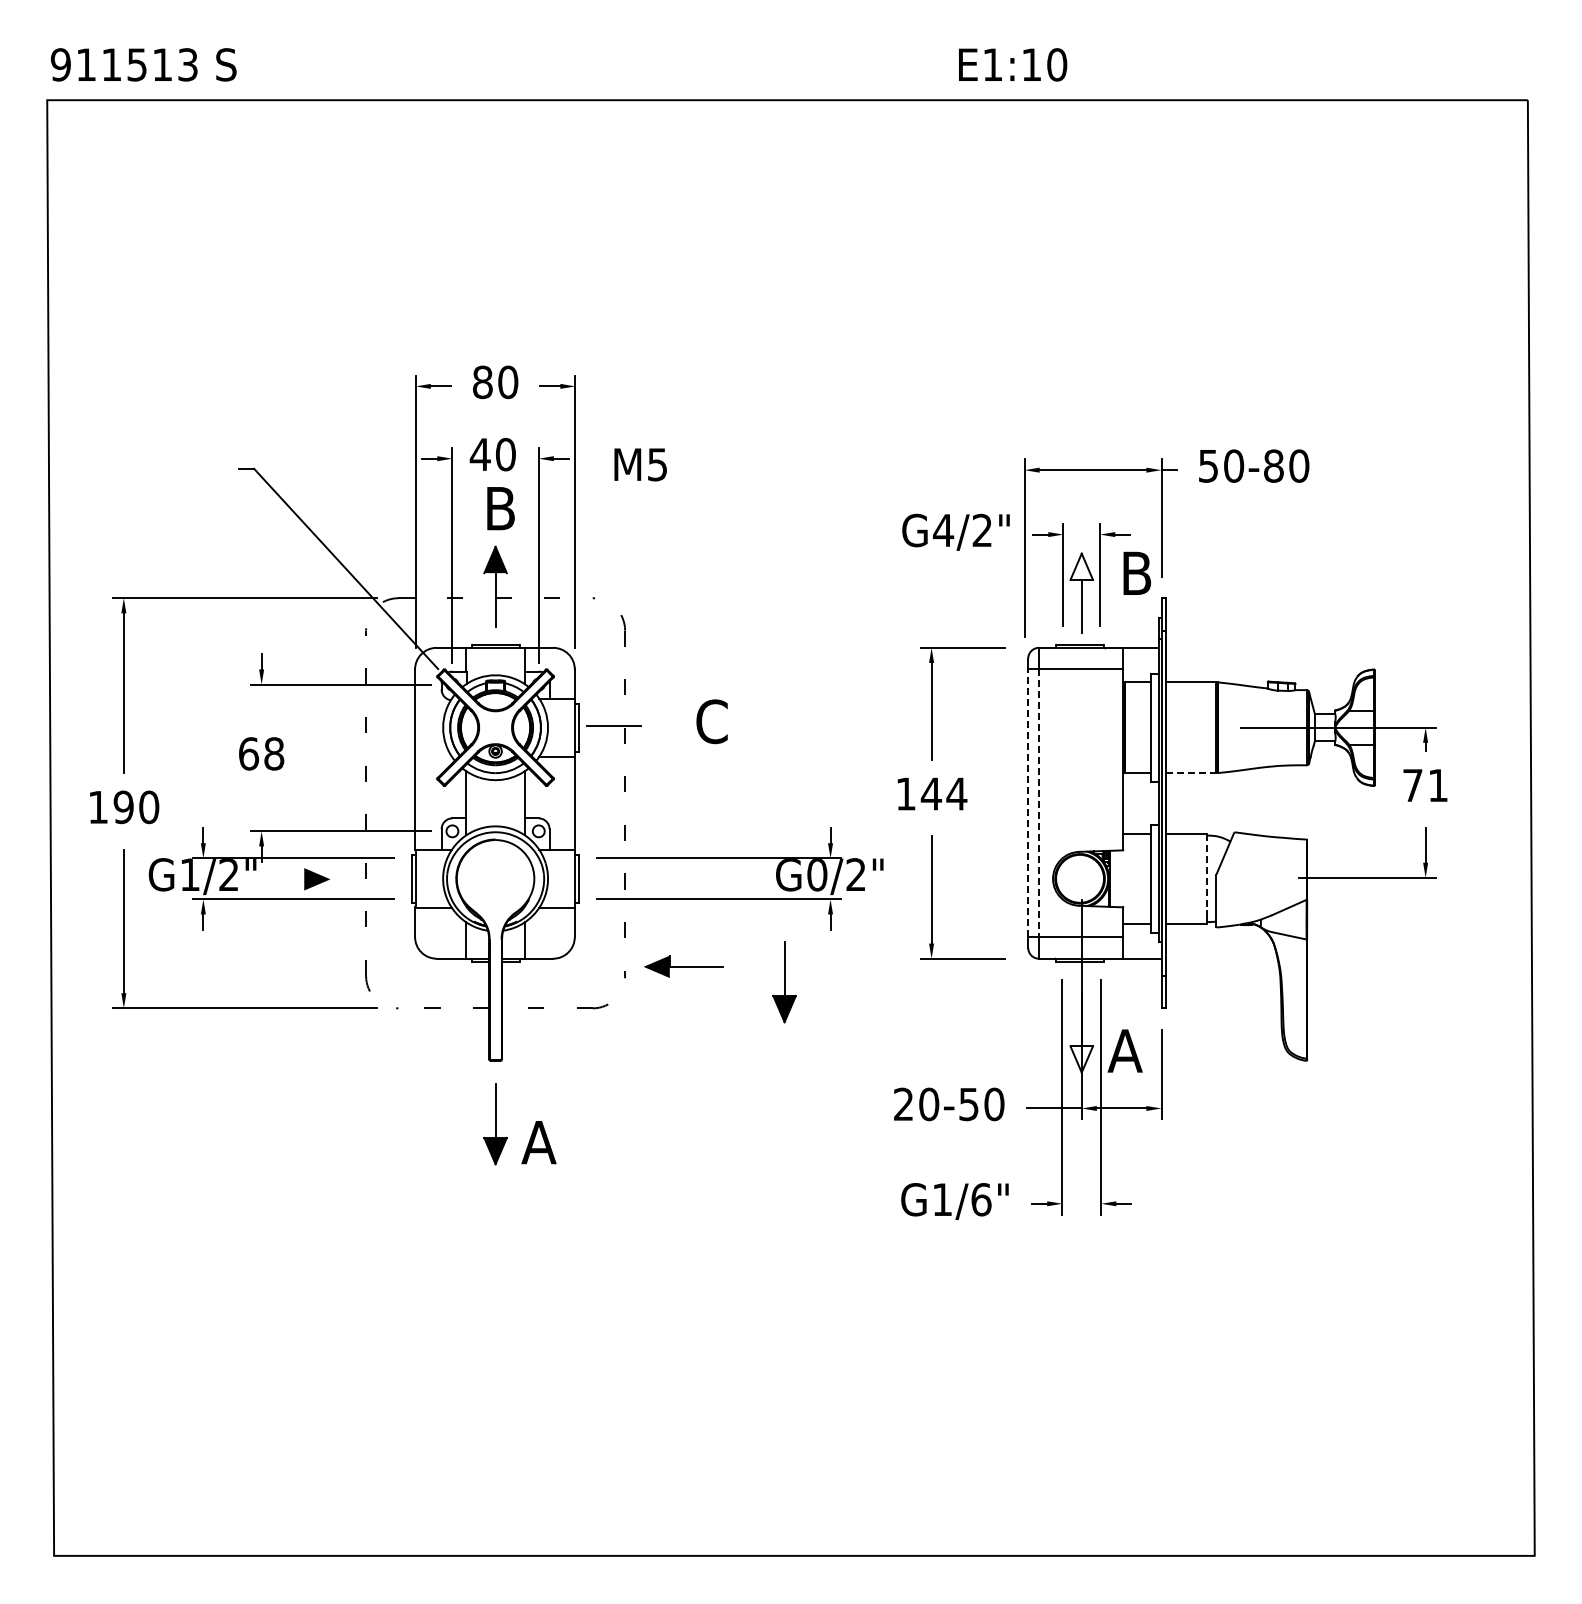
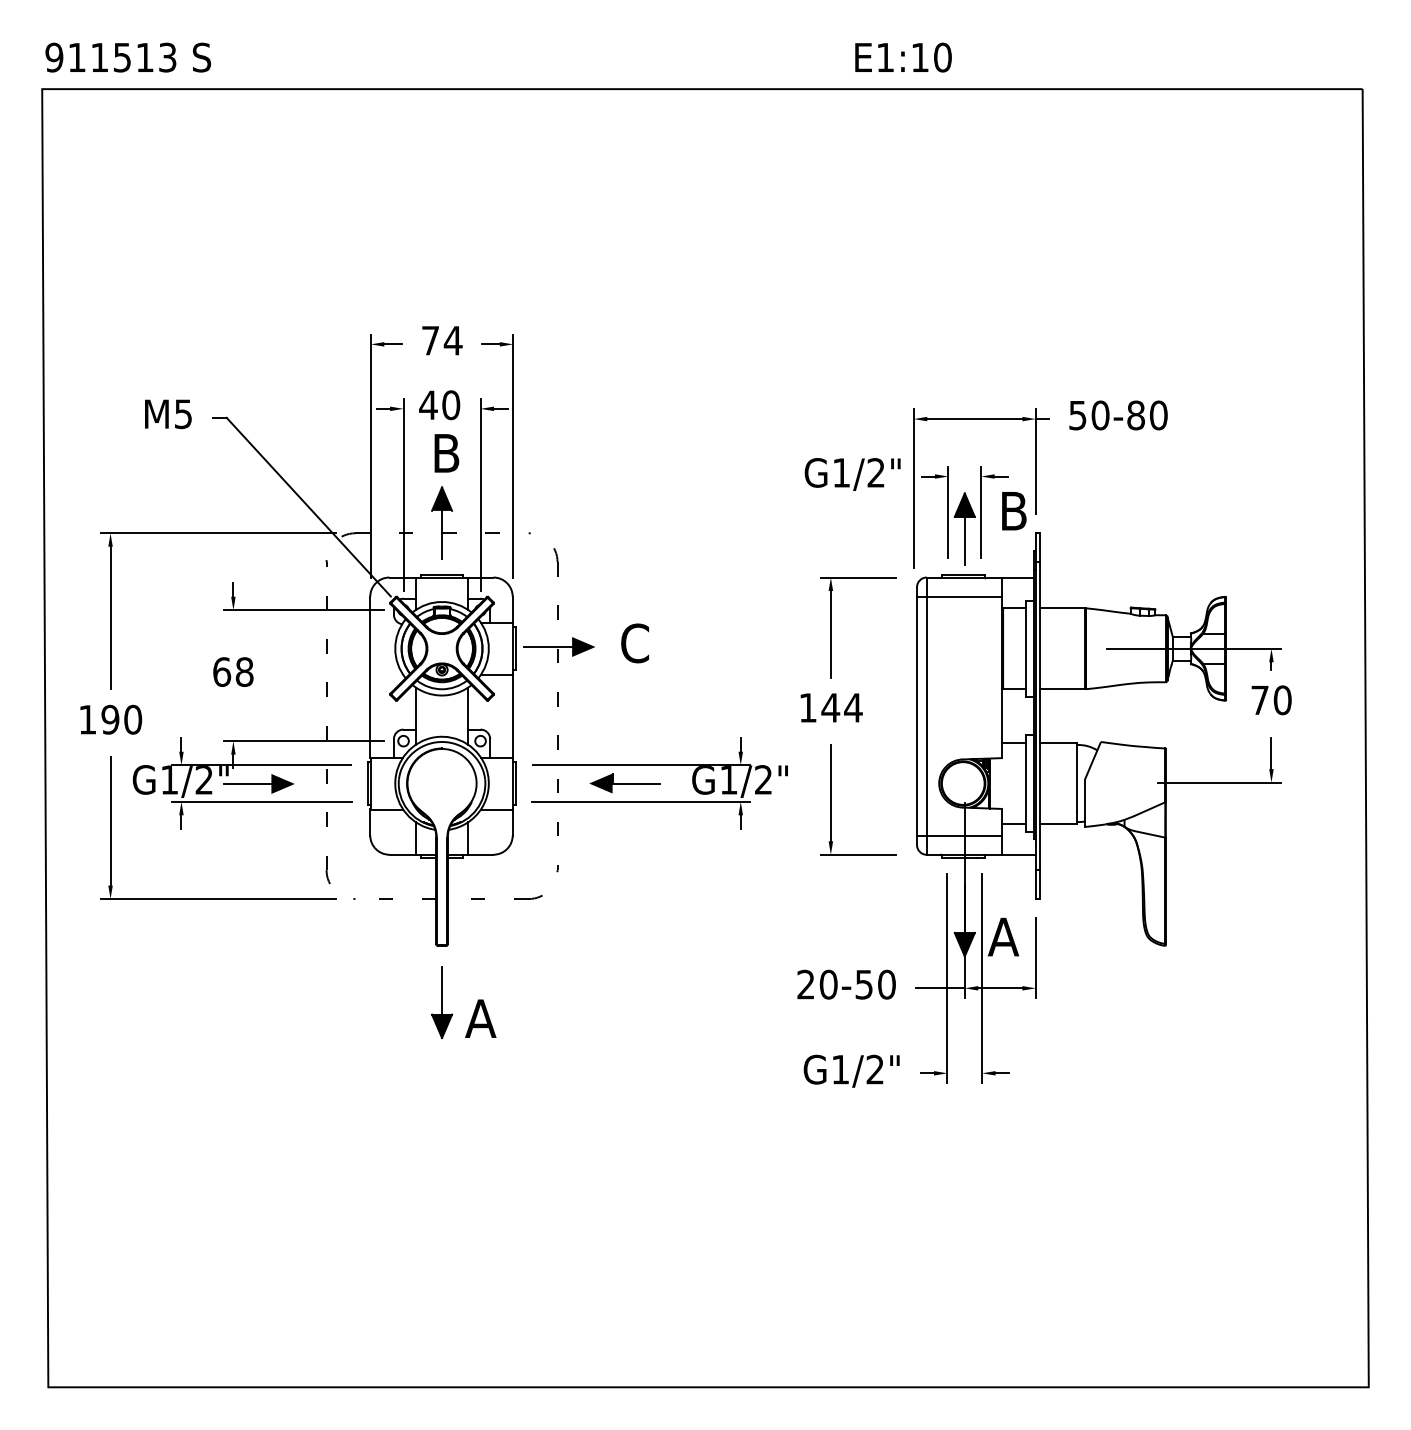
text: (495, 382) -> (441, 340), 80 -> 74
text: (640, 464) -> (168, 414), moved
text: (943, 530) -> (841, 472), G4/2" -> G1/2"
fill: (1081, 566) -> (964, 504), added
fill: (654, 725) -> (583, 646), added
line: (1191, 773) -> (1062, 689), dashed -> solid
text: (1438, 785) -> (1282, 700), 71 -> 70
line: (1028, 803) -> (917, 716), dashed -> solid
line: (1039, 803) -> (927, 716), dashed -> solid
line: (1207, 872) -> (1076, 777), dashed -> solid
text: (817, 875) -> (729, 780), G0/2" -> G1/2"
line: (277, 878) -> (247, 783), added
part: (683, 966) -> (624, 783), moved
part: (784, 982) -> (699, 875), removed
fill: (1081, 1059) -> (964, 944), added
text: (981, 1199) -> (875, 1069), G1/6" -> G1/2"

